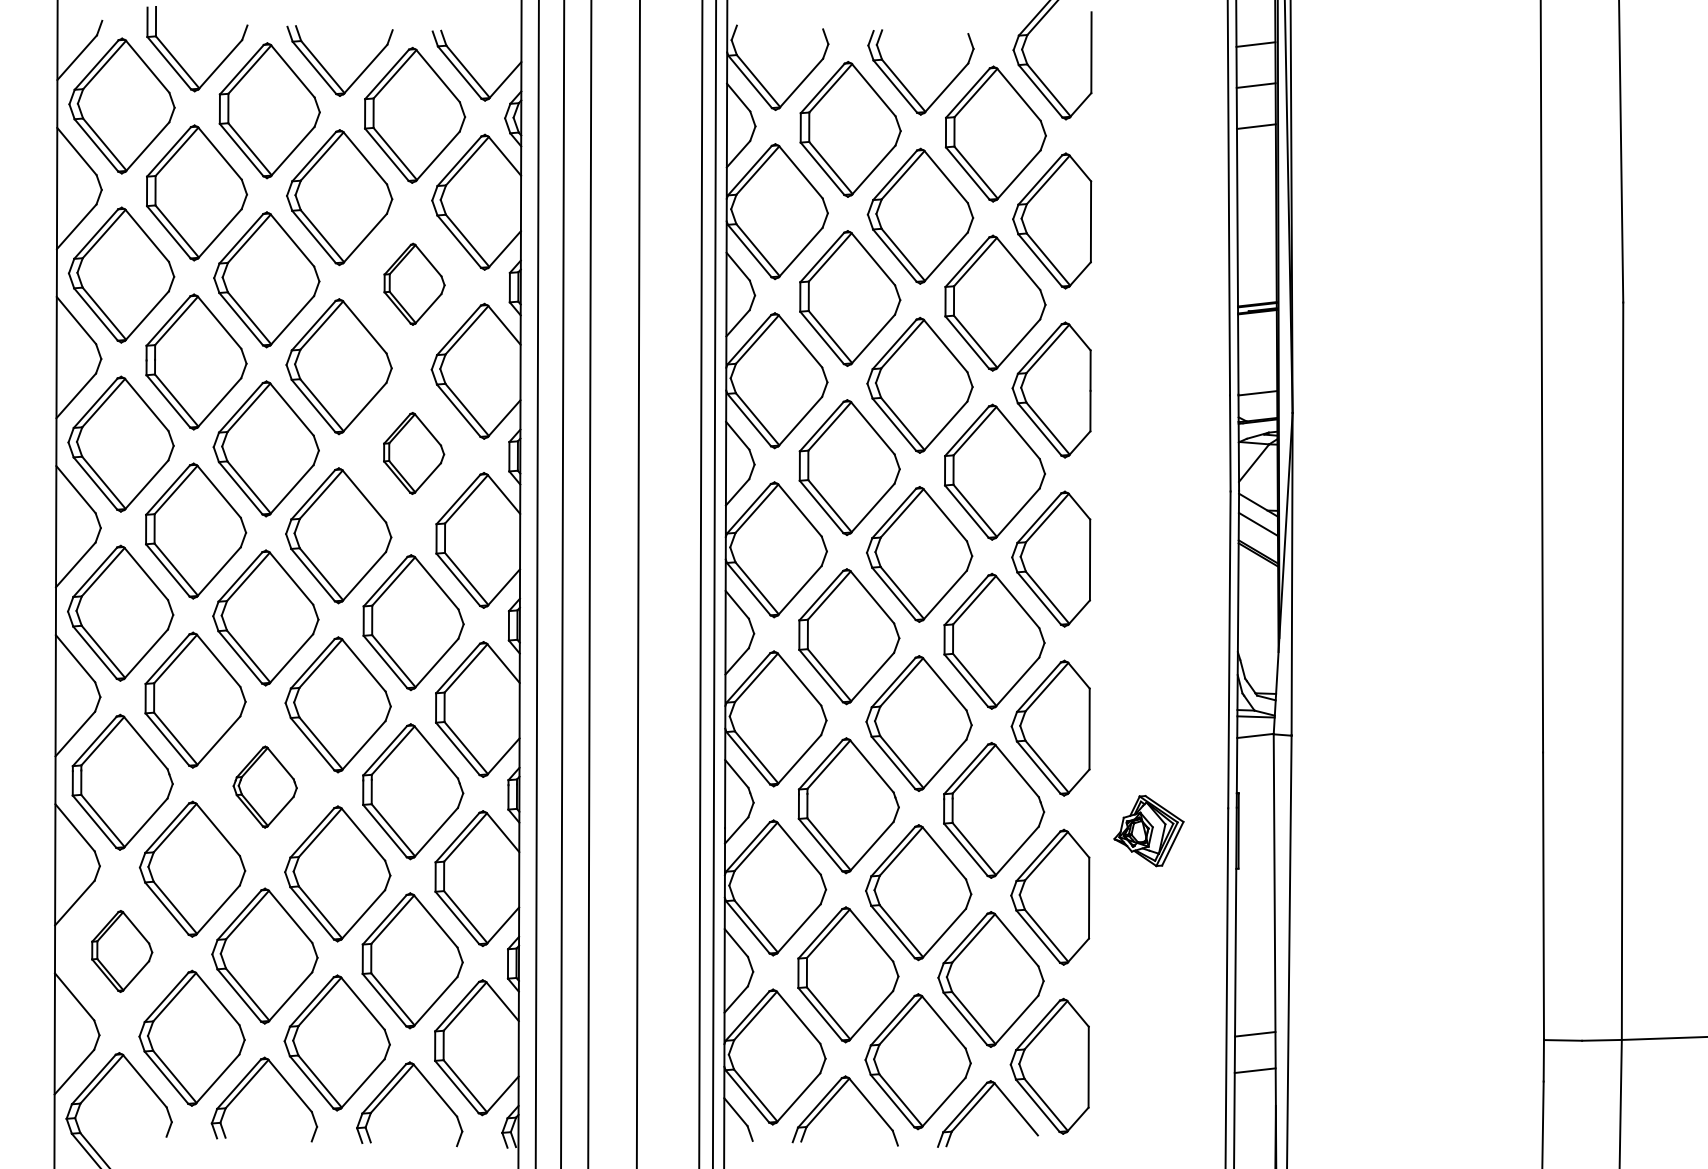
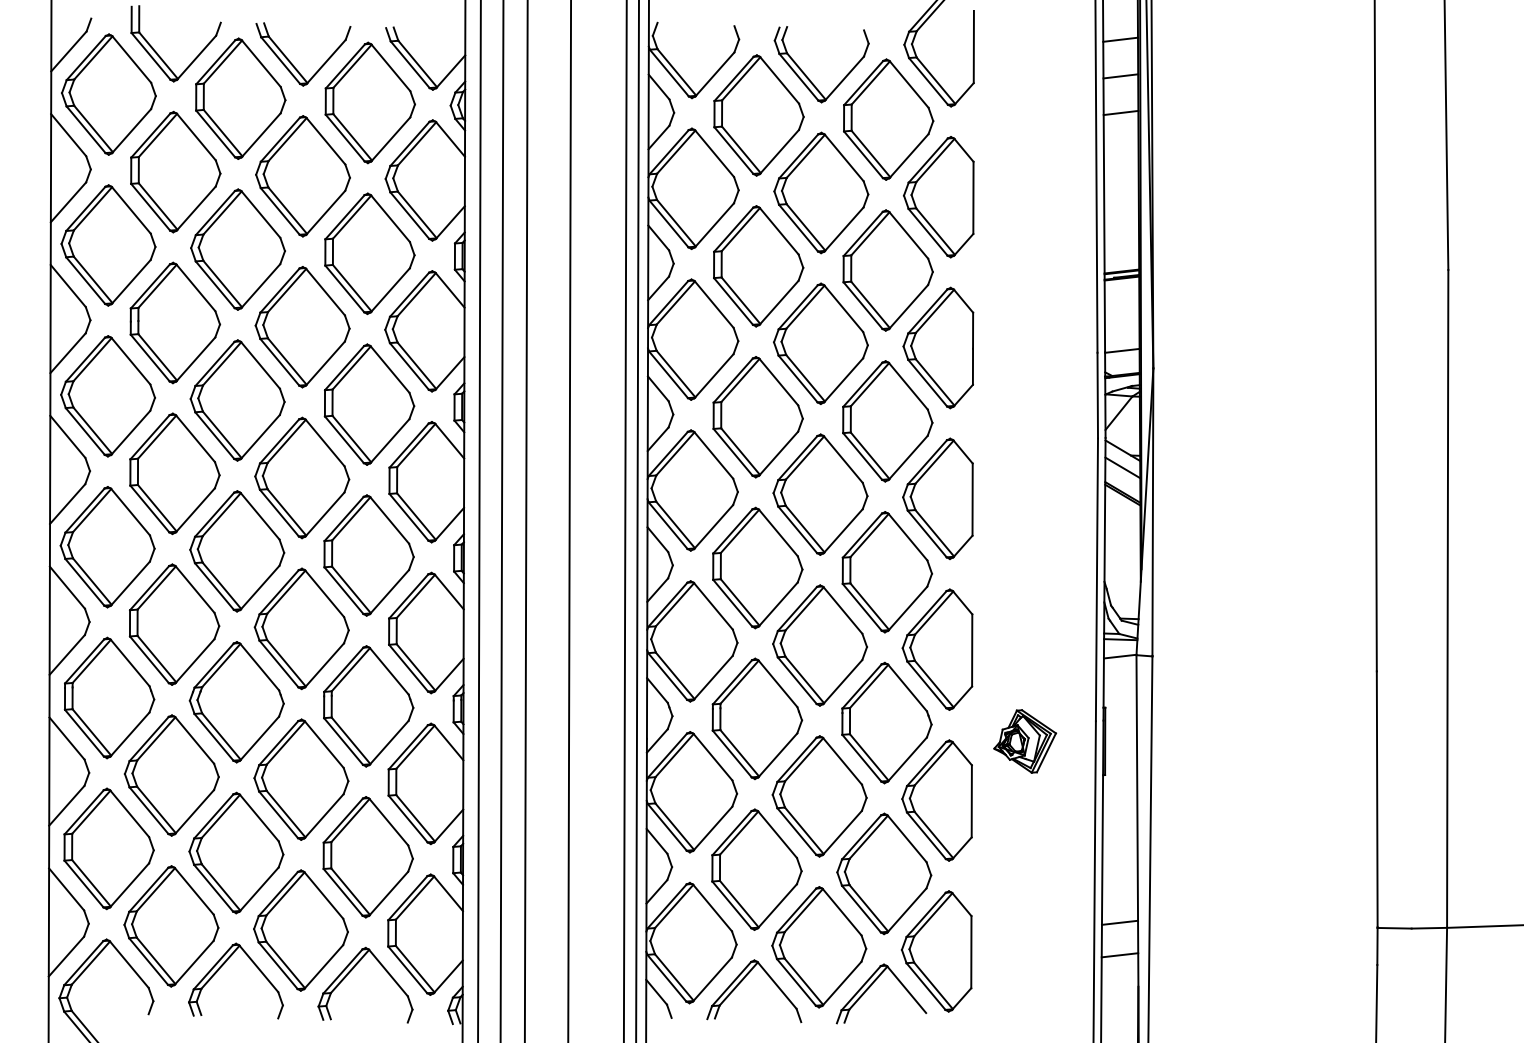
part: (414, 284) -> (369, 253), size x1.67
part: (414, 453) -> (369, 404), size x1.67
part: (265, 787) -> (236, 702), size x1.67
part: (121, 951) -> (108, 848), size x1.67

